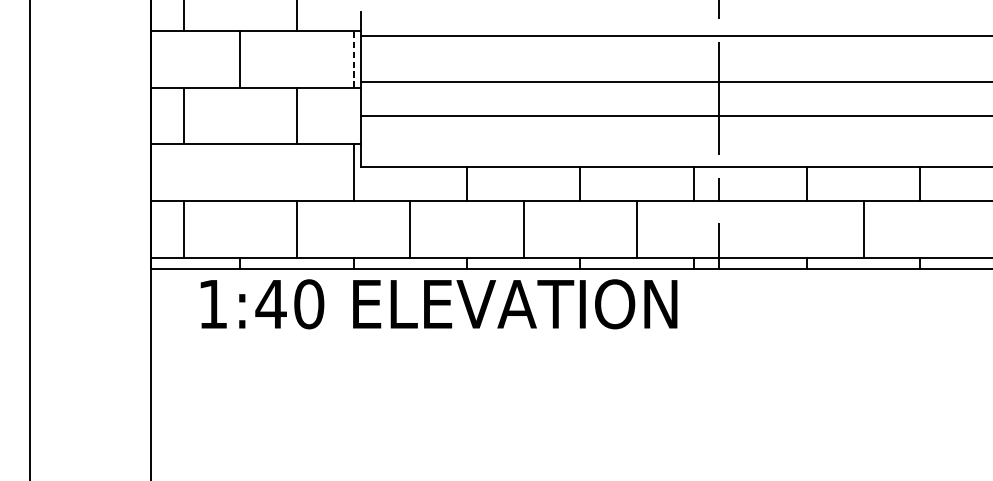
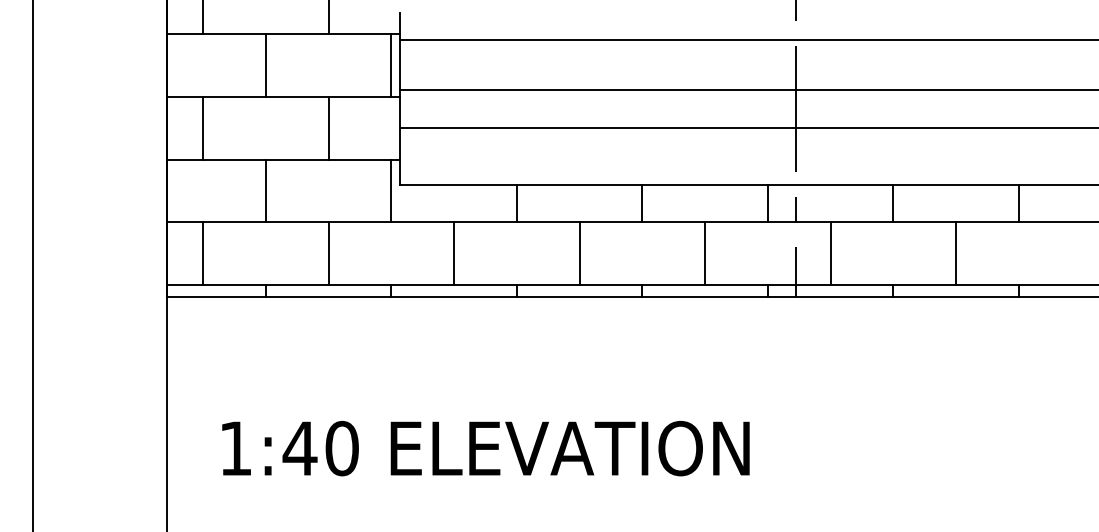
line: (353, 59) -> (391, 65), dashed -> solid
line: (239, 172) -> (265, 190), added
line: (750, 229) -> (830, 253), added
text: (438, 304) -> (485, 448), moved

